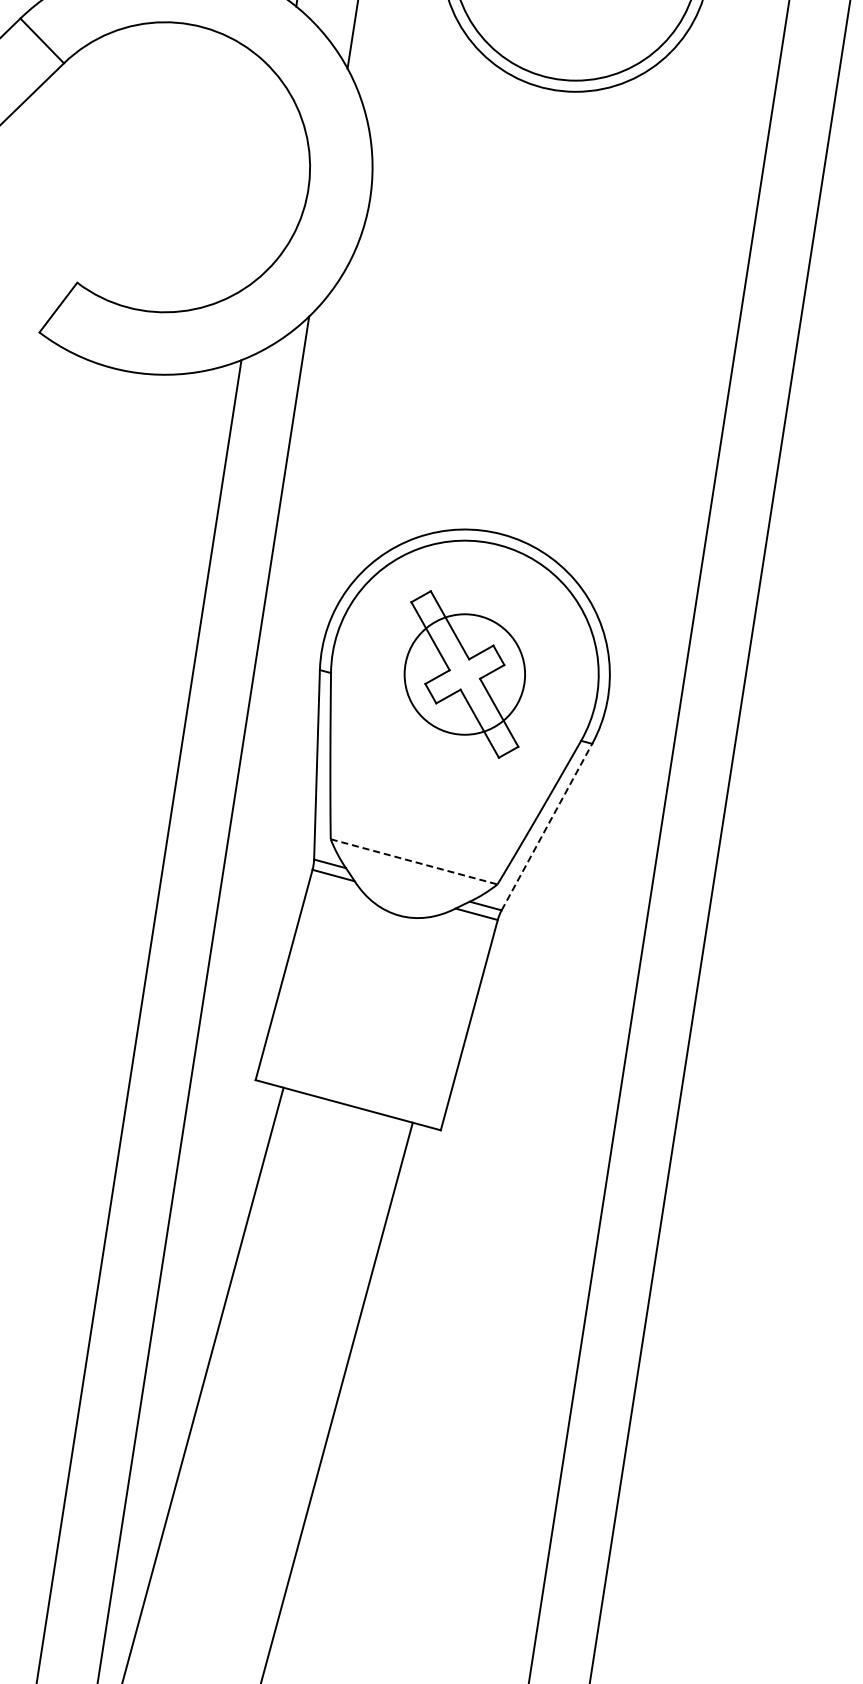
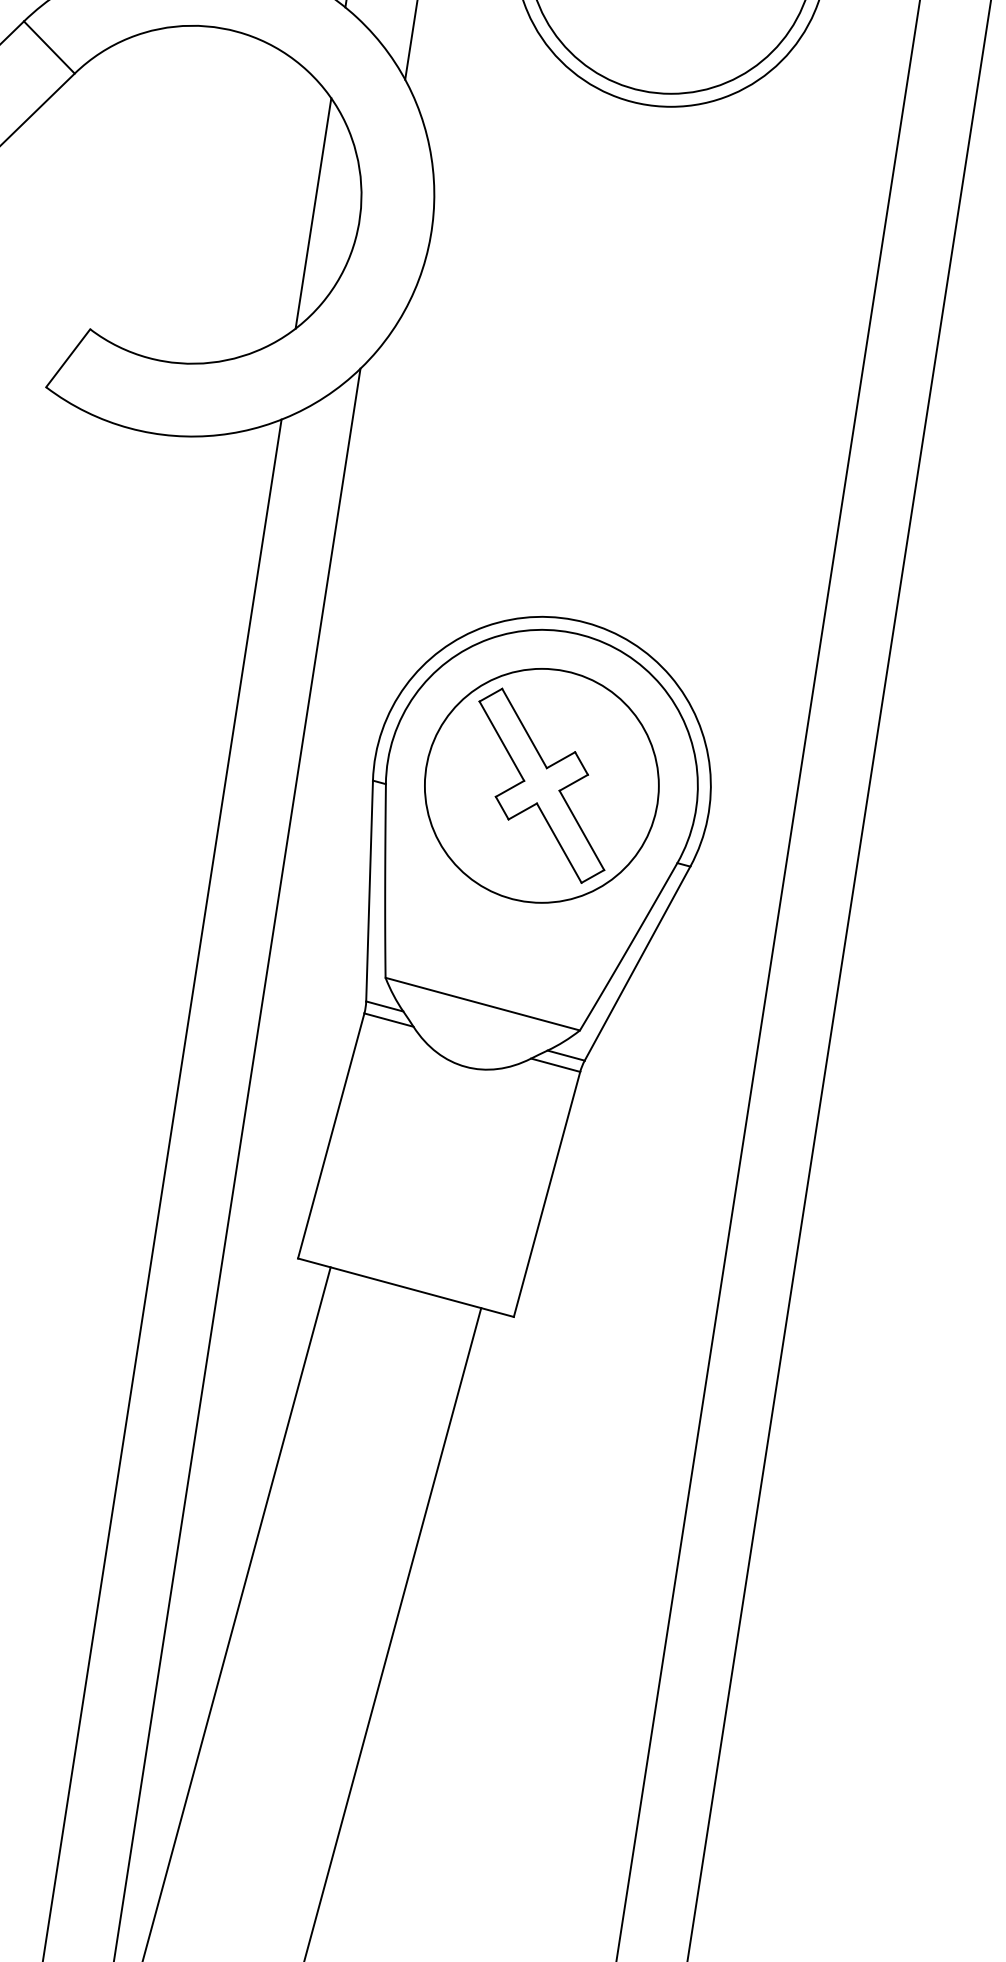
line: (268, 183) -> (313, 213), added
circle: (464, 674) -> (541, 785), size x1.67
line: (546, 827) -> (637, 964), dashed -> solid
line: (414, 862) -> (483, 1004), dashed -> solid

